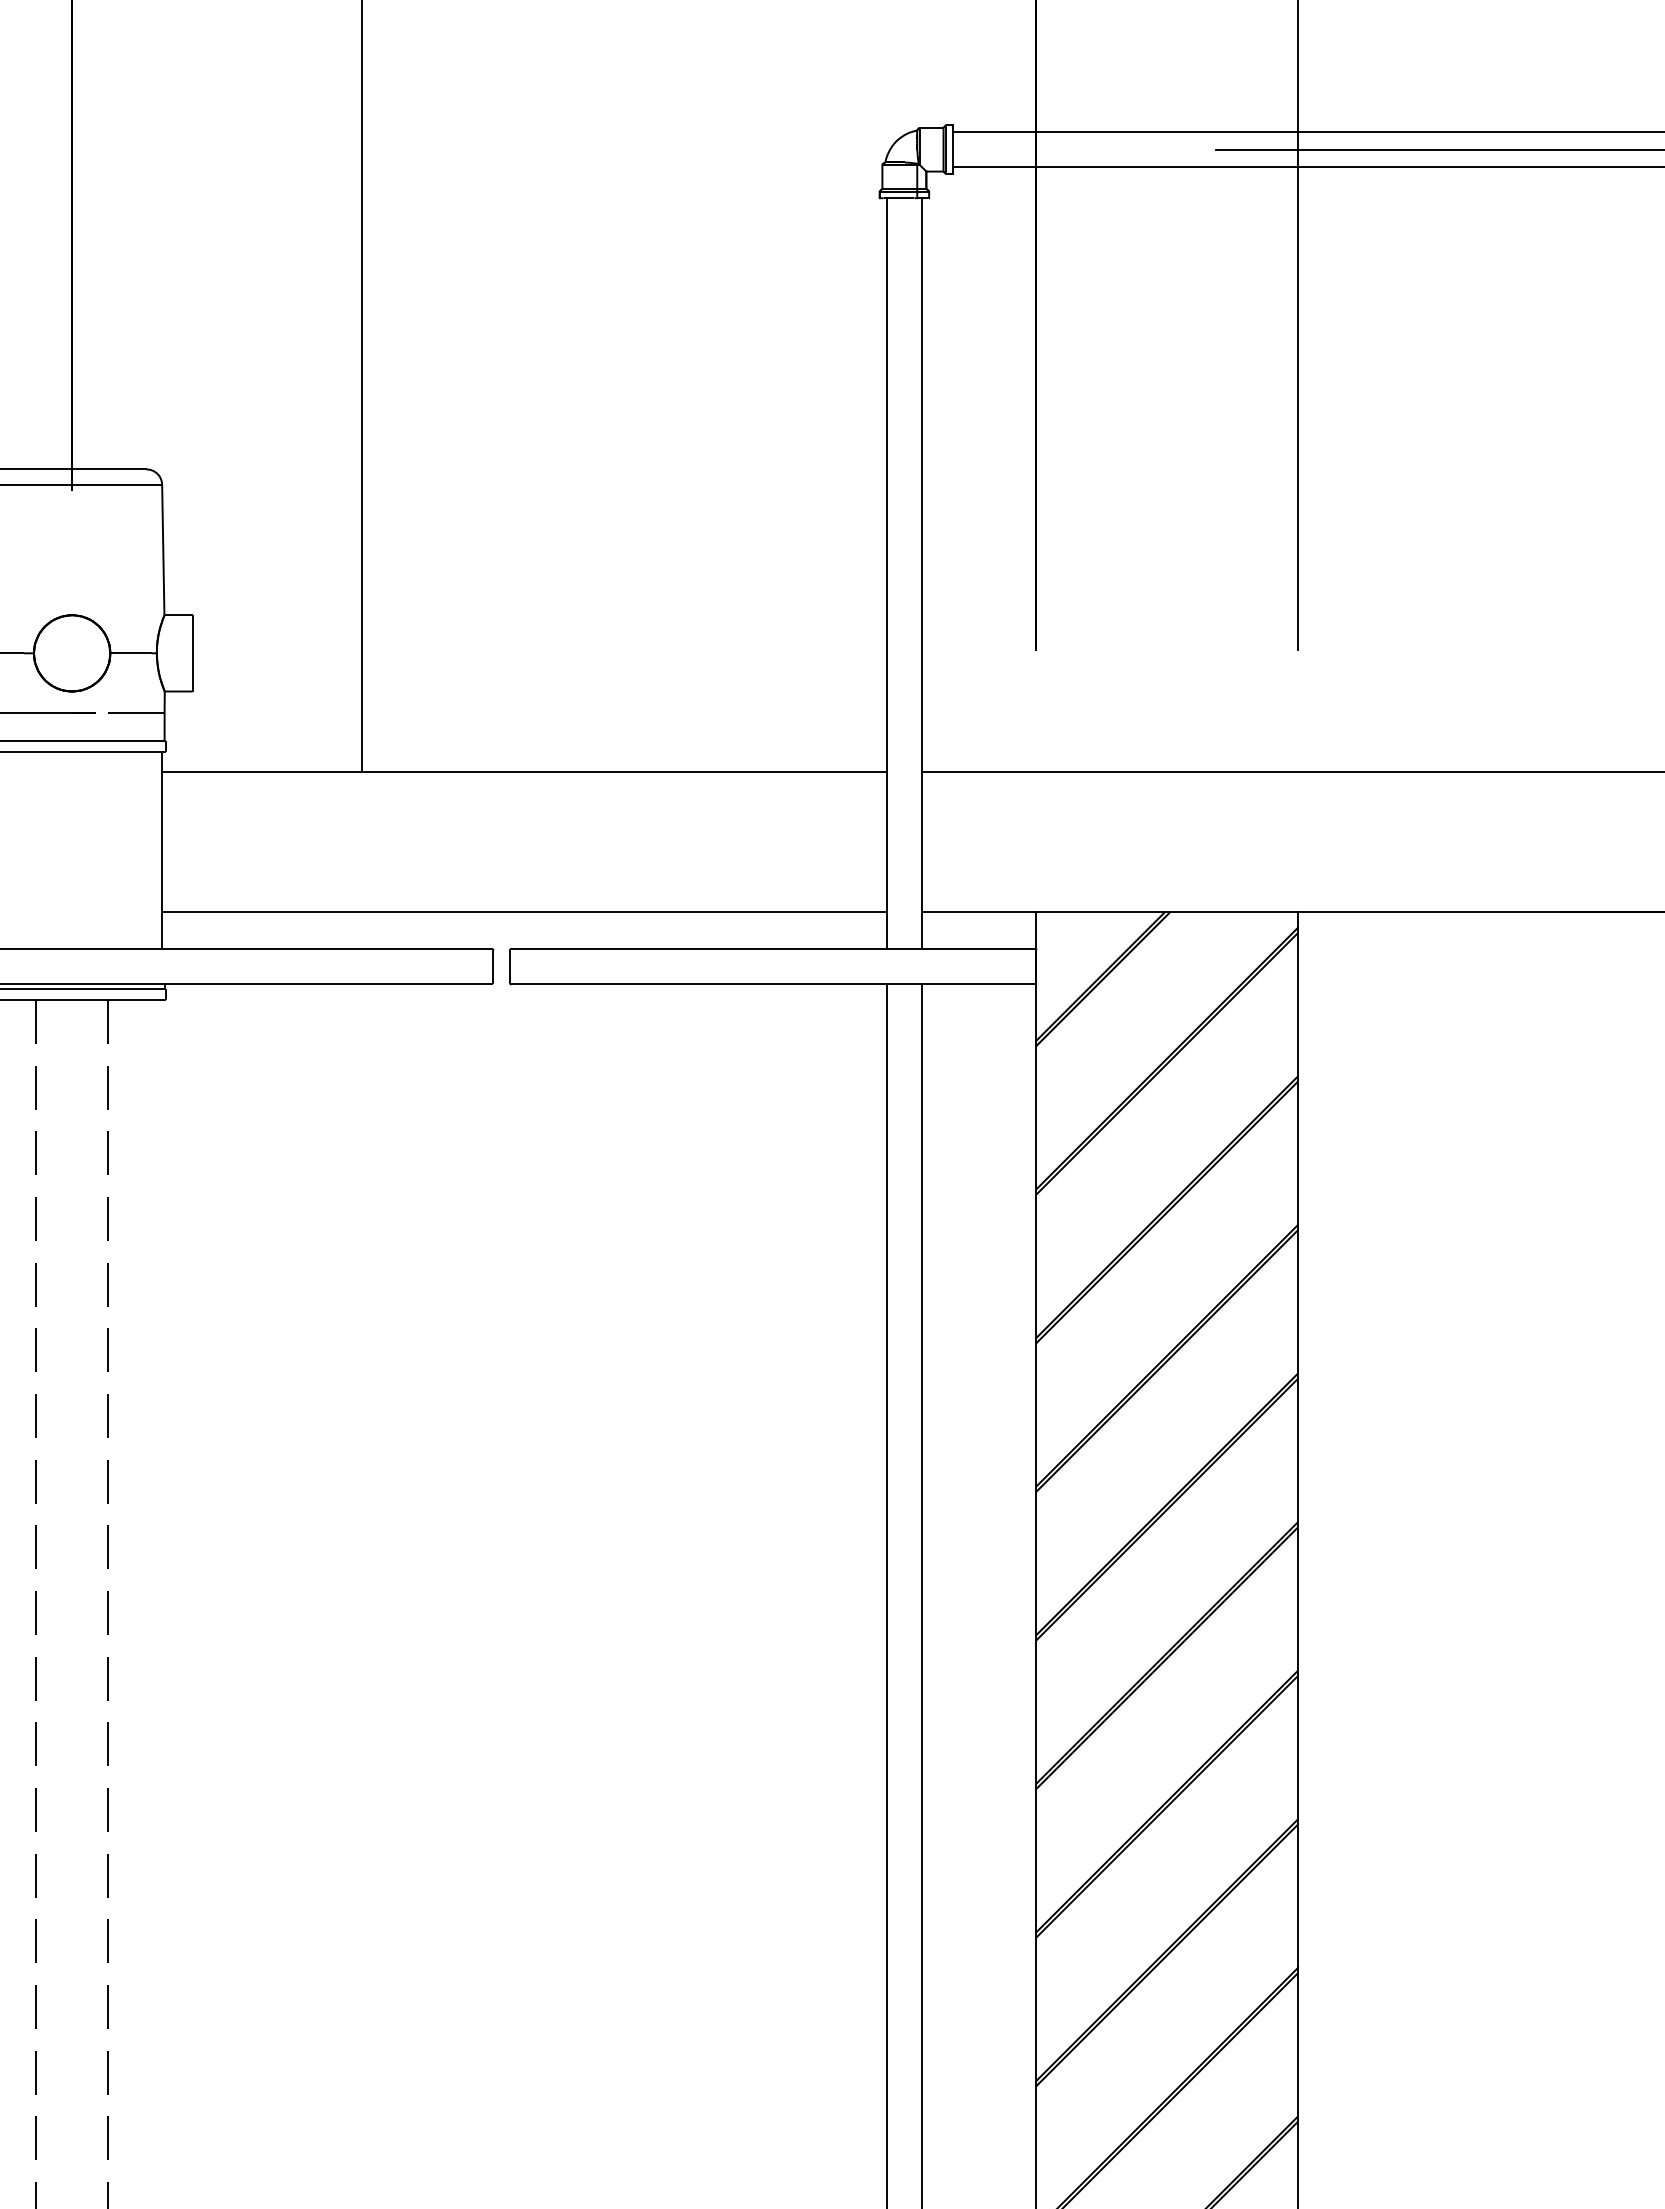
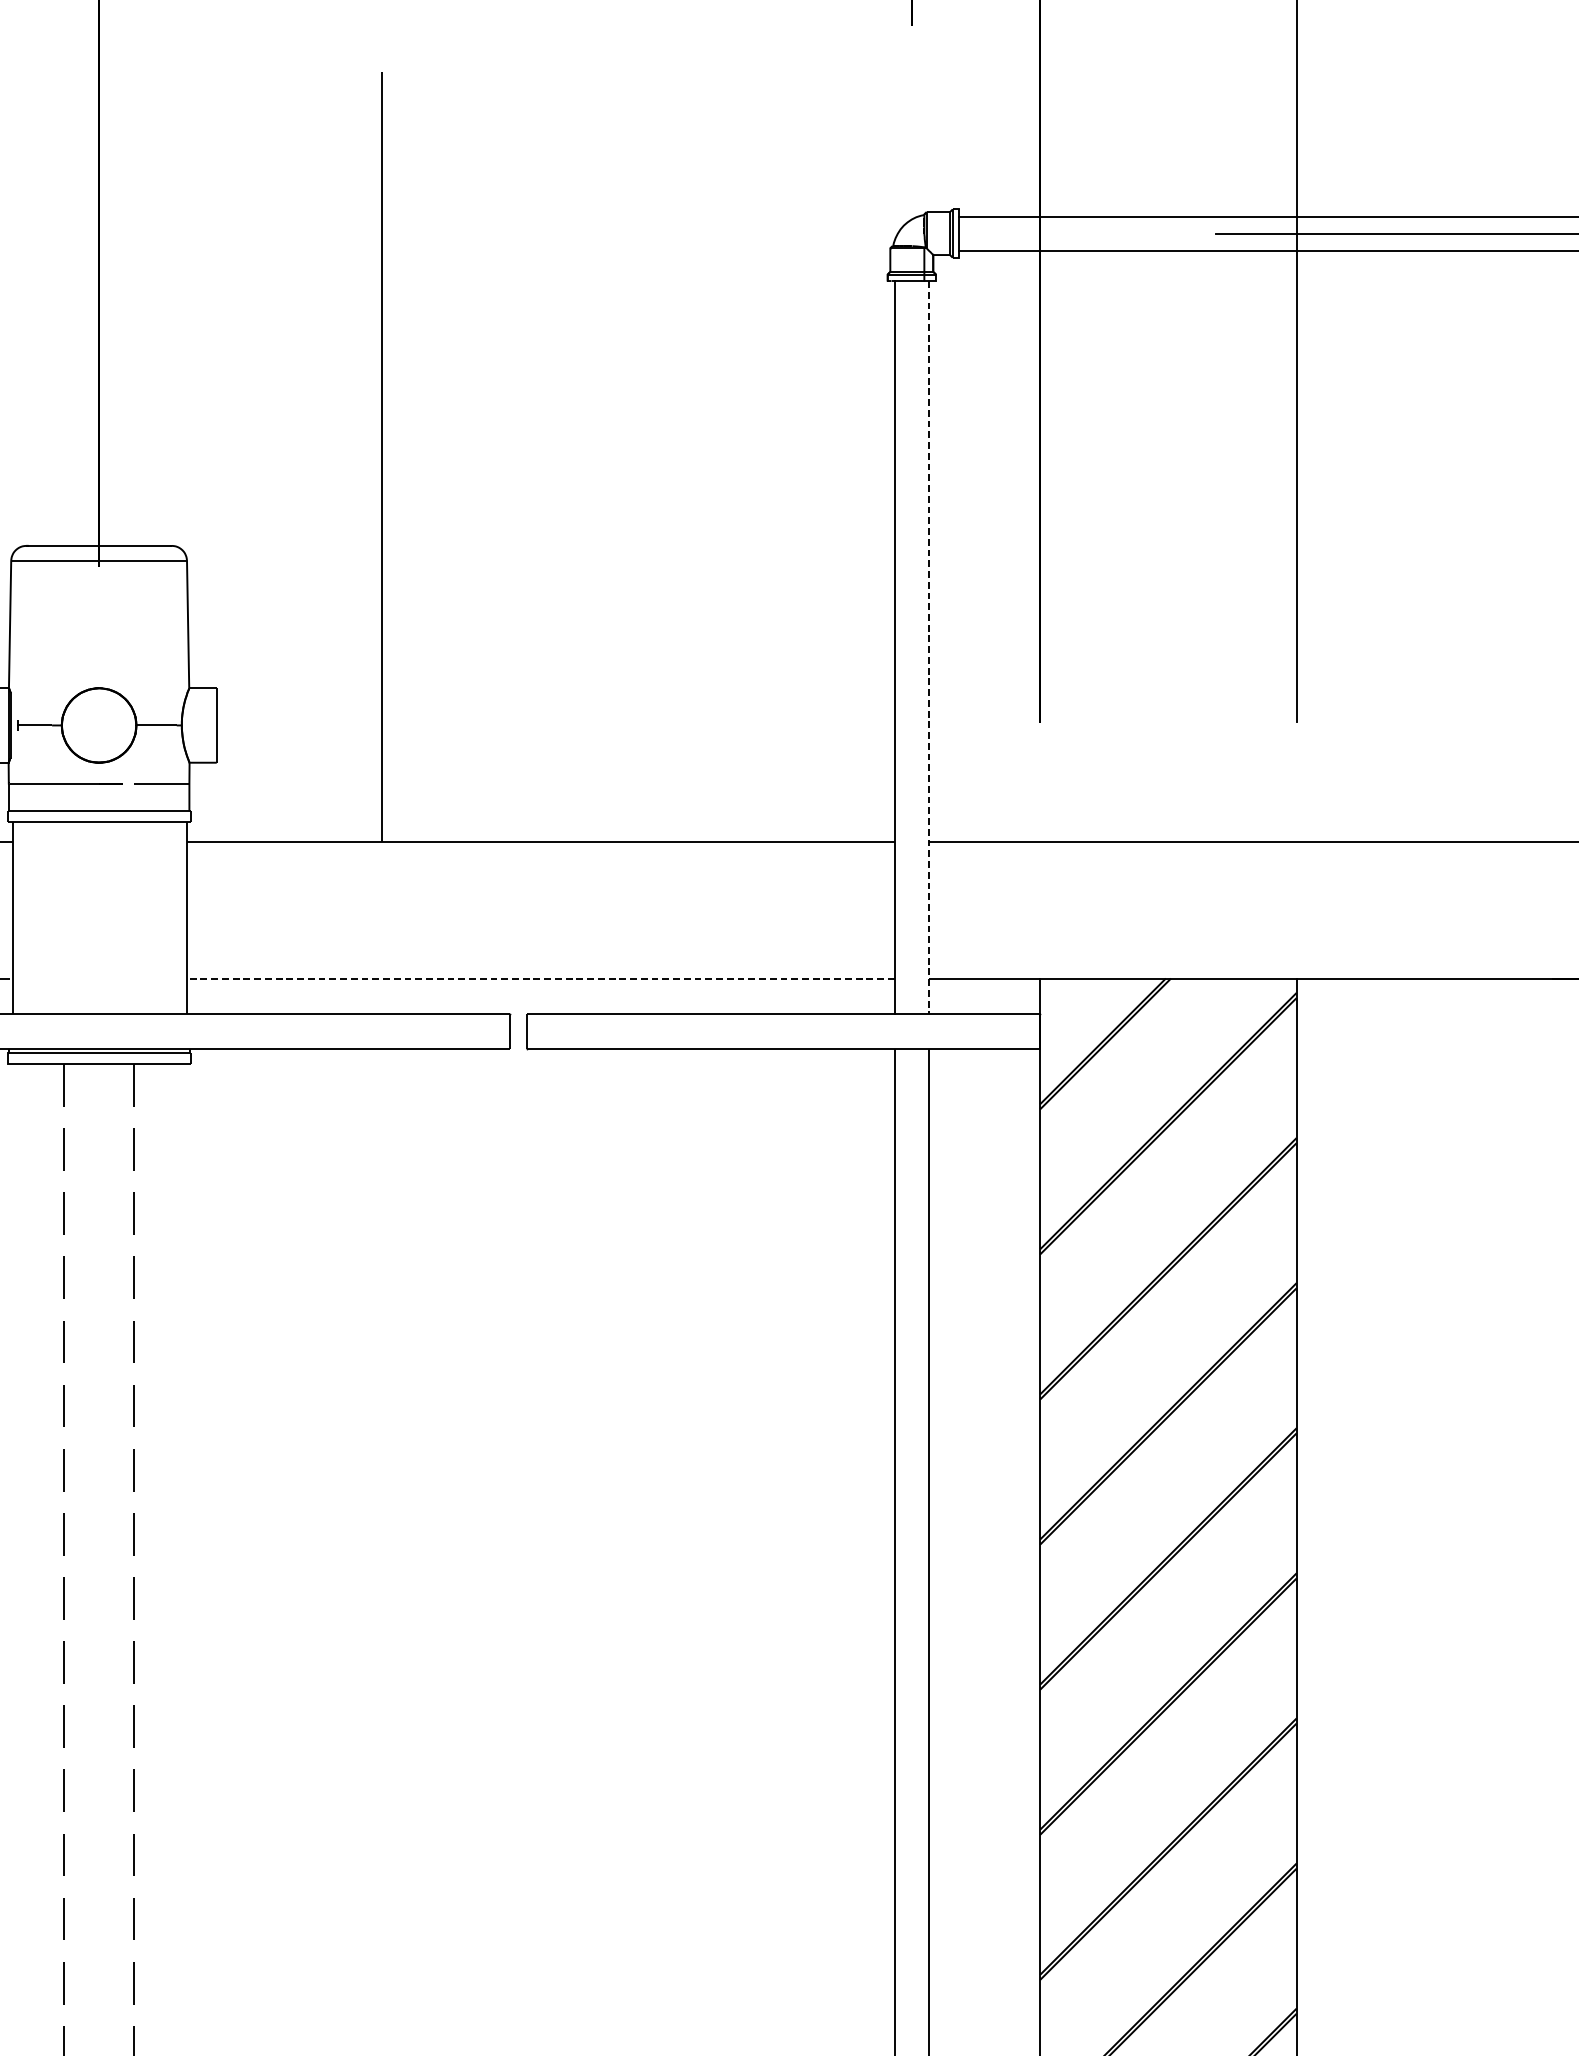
line: (921, 573) -> (928, 647), solid -> dashed
line: (524, 912) -> (540, 978), solid -> dashed

